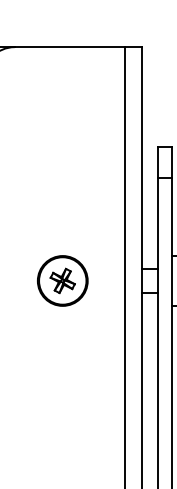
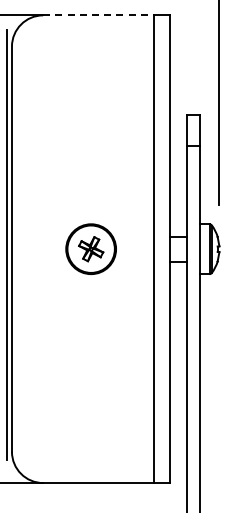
line: (70, 47) -> (98, 15), solid -> dashed

